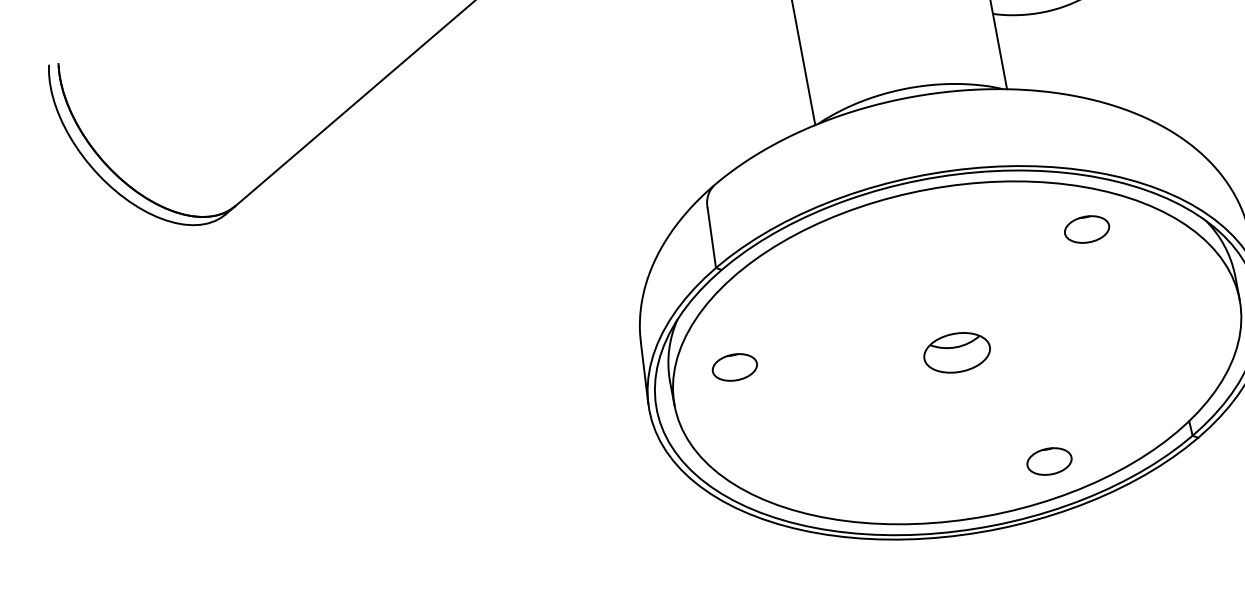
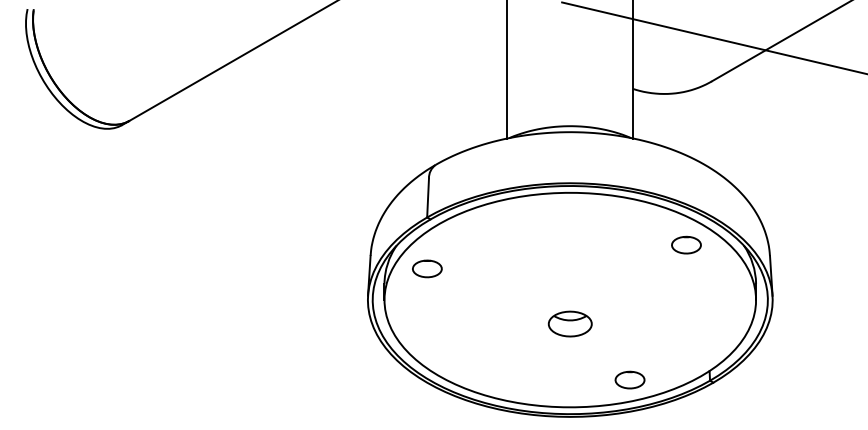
part: (1086, 228) -> (686, 244), moved
part: (955, 352) -> (569, 323), moved
part: (734, 366) -> (427, 268), moved
part: (1048, 460) -> (629, 379), moved

